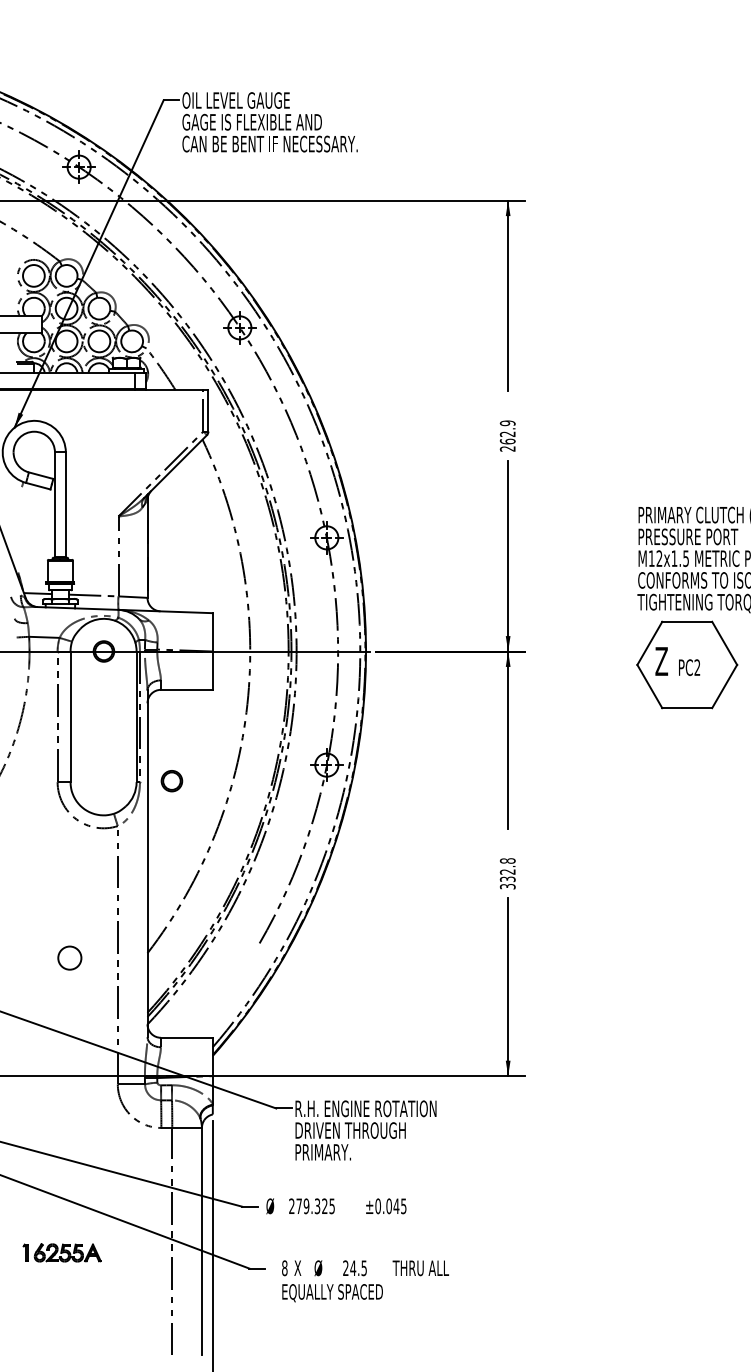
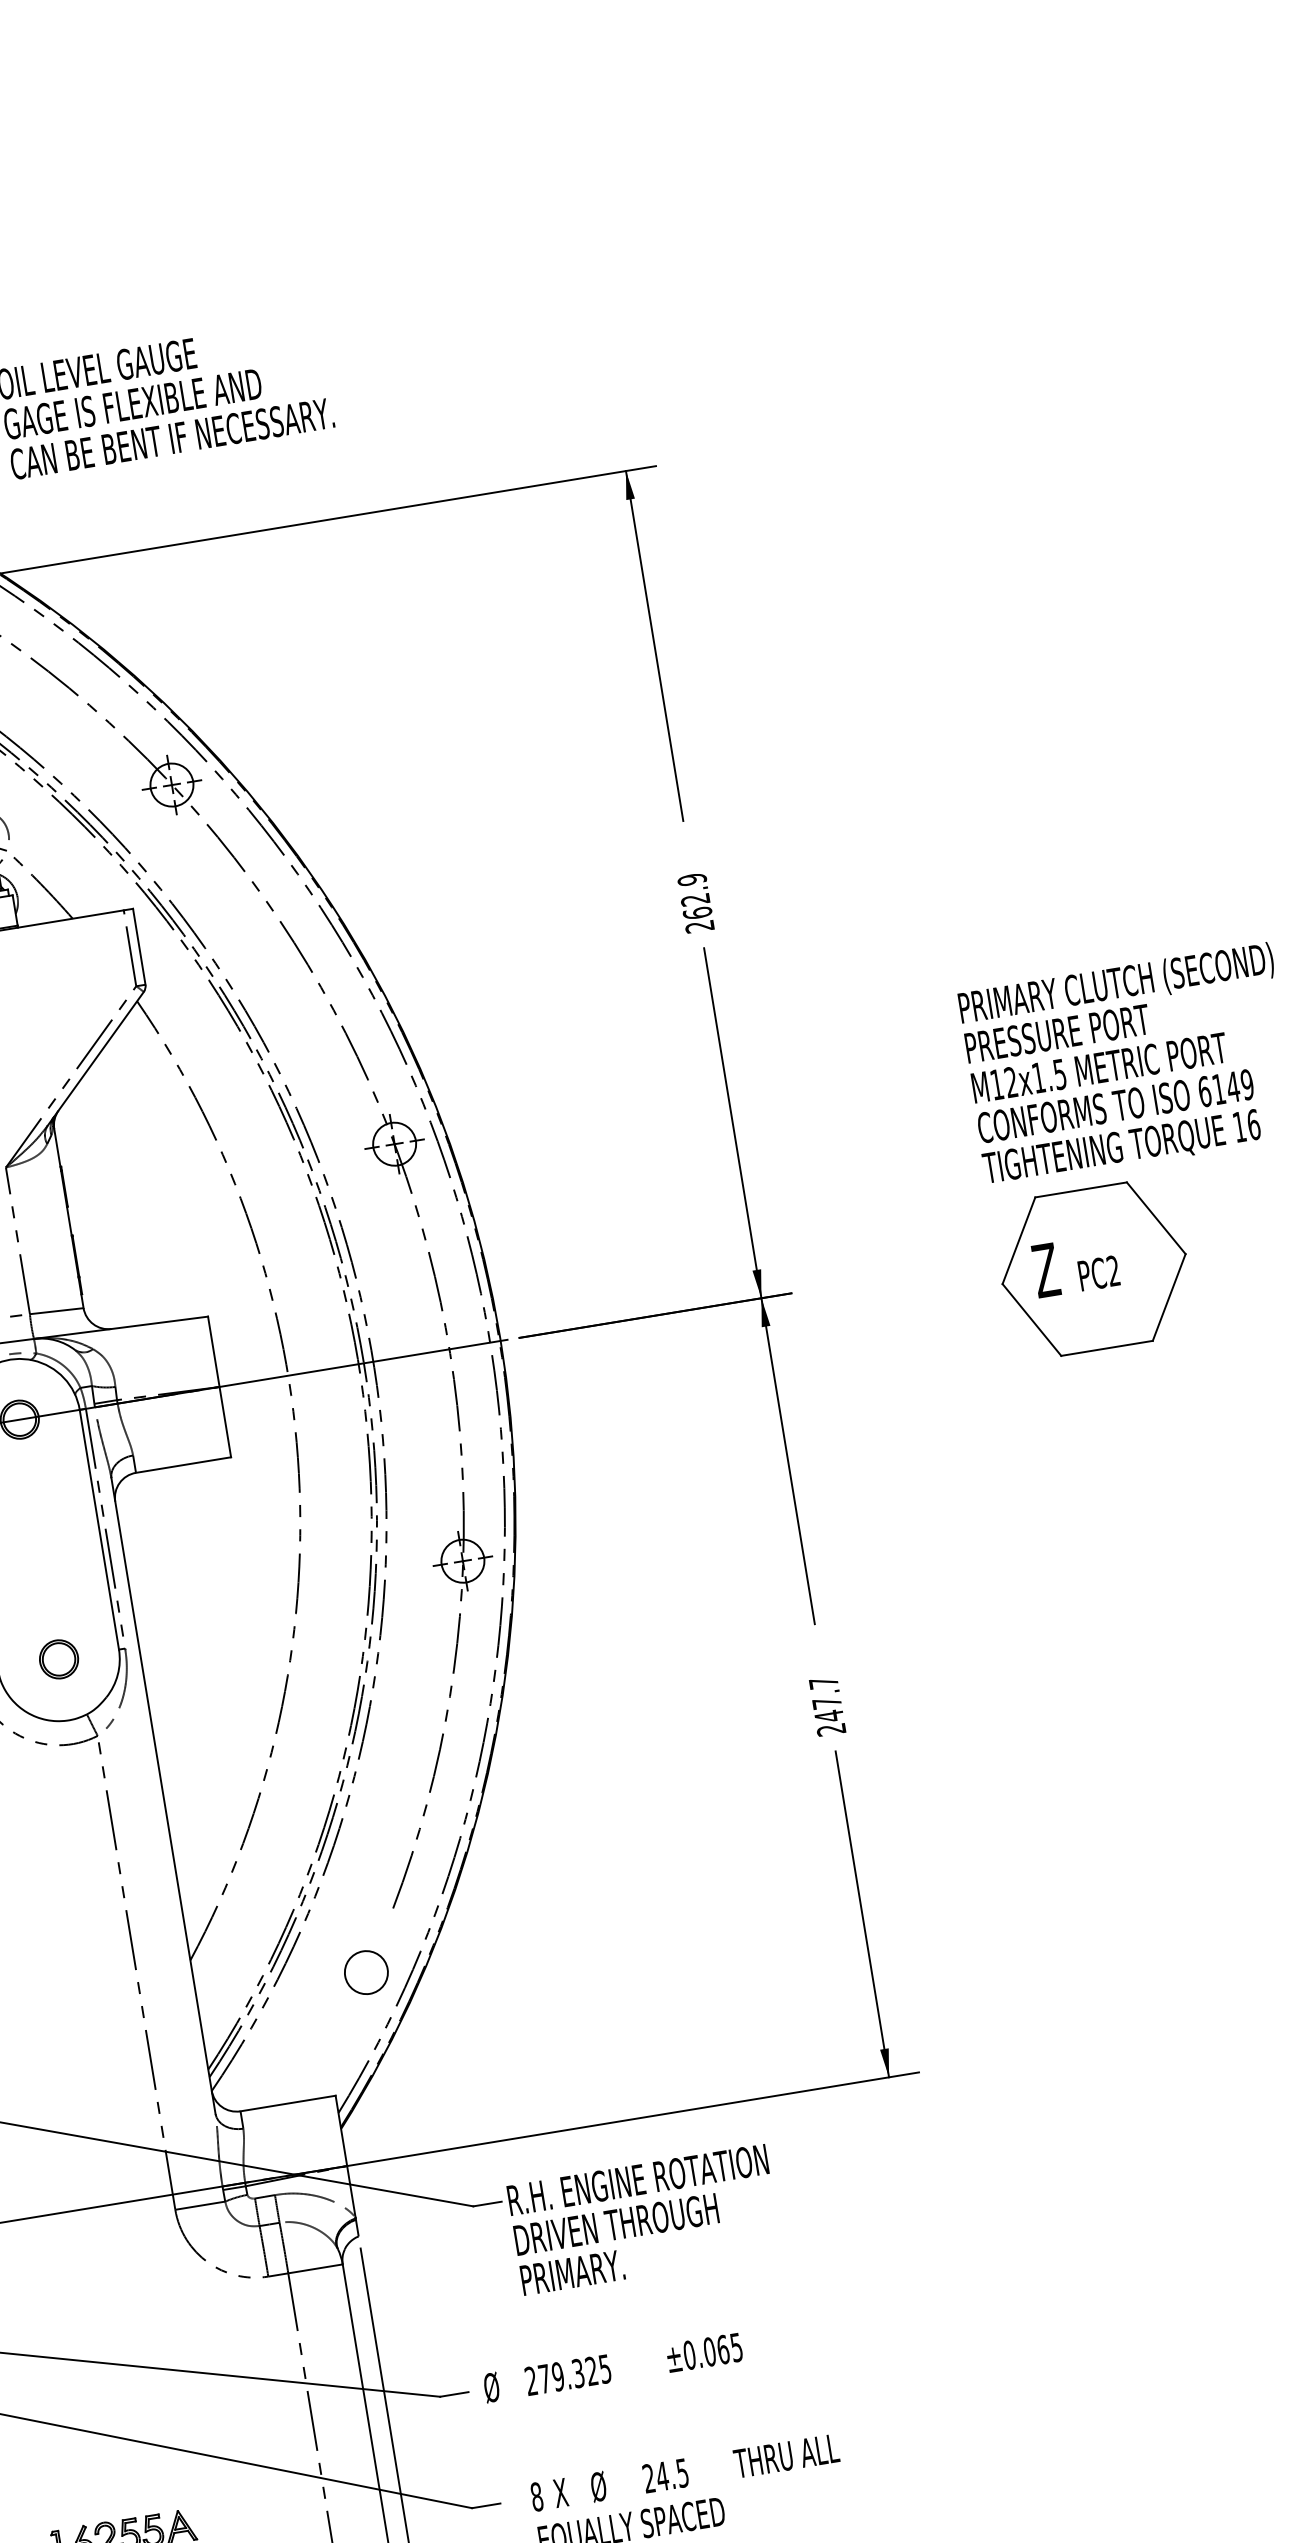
part: (171, 781) -> (58, 1660), moved
text: (507, 873) -> (826, 1705), 332.8 -> 247.7
circle: (69, 957) -> (365, 1971), moved
text: (396, 1206) -> (723, 2350), ±0.045 -> ±0.065

